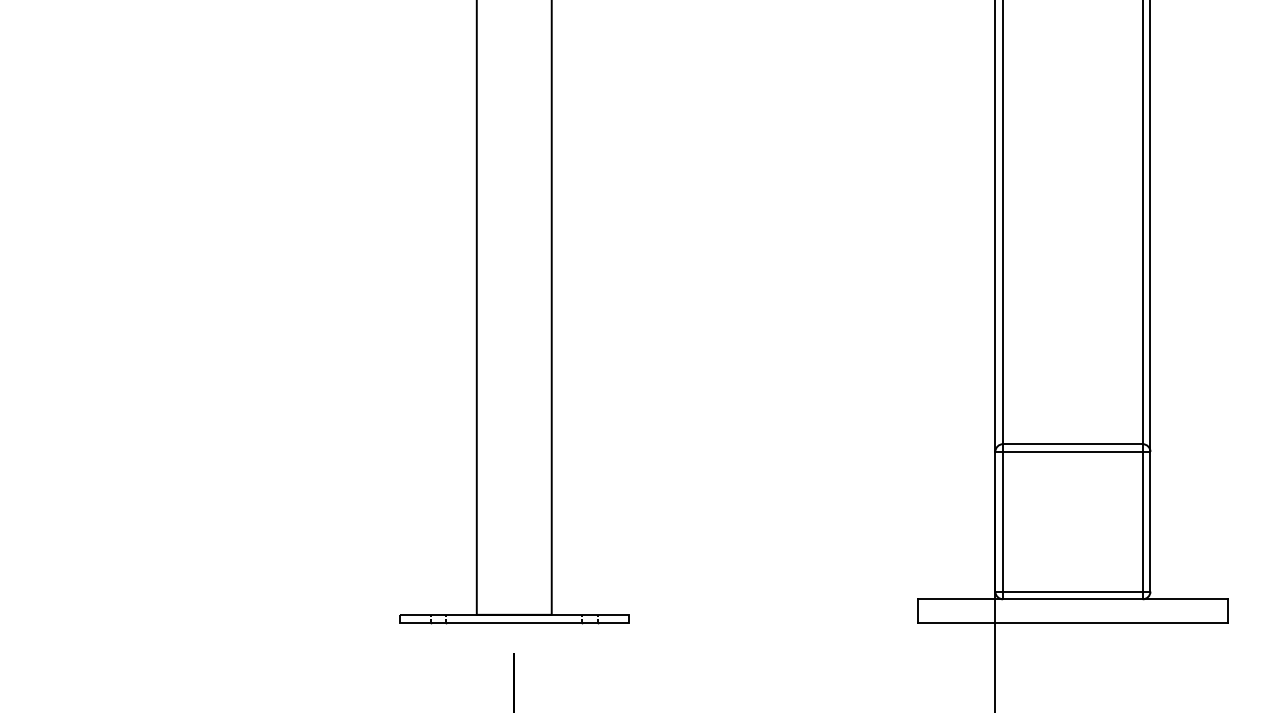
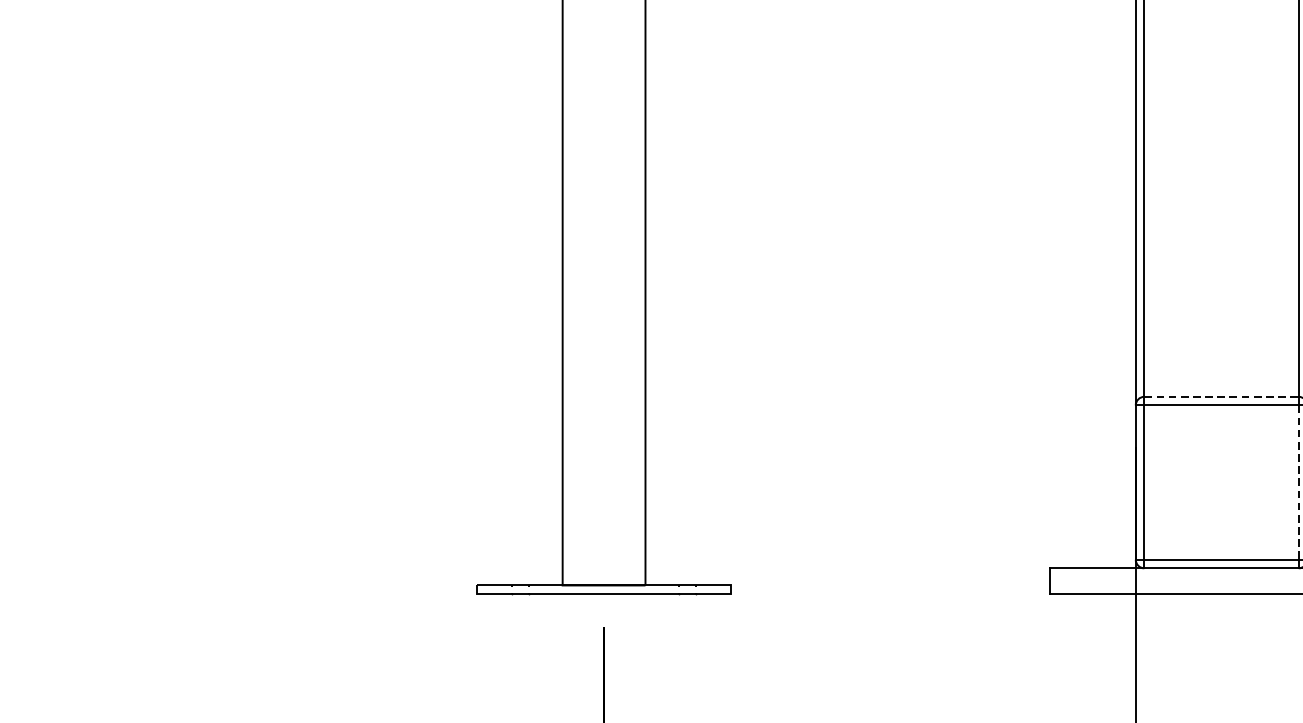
line: (1072, 444) -> (1221, 397), solid -> dashed
line: (1142, 521) -> (1298, 482), solid -> dashed

